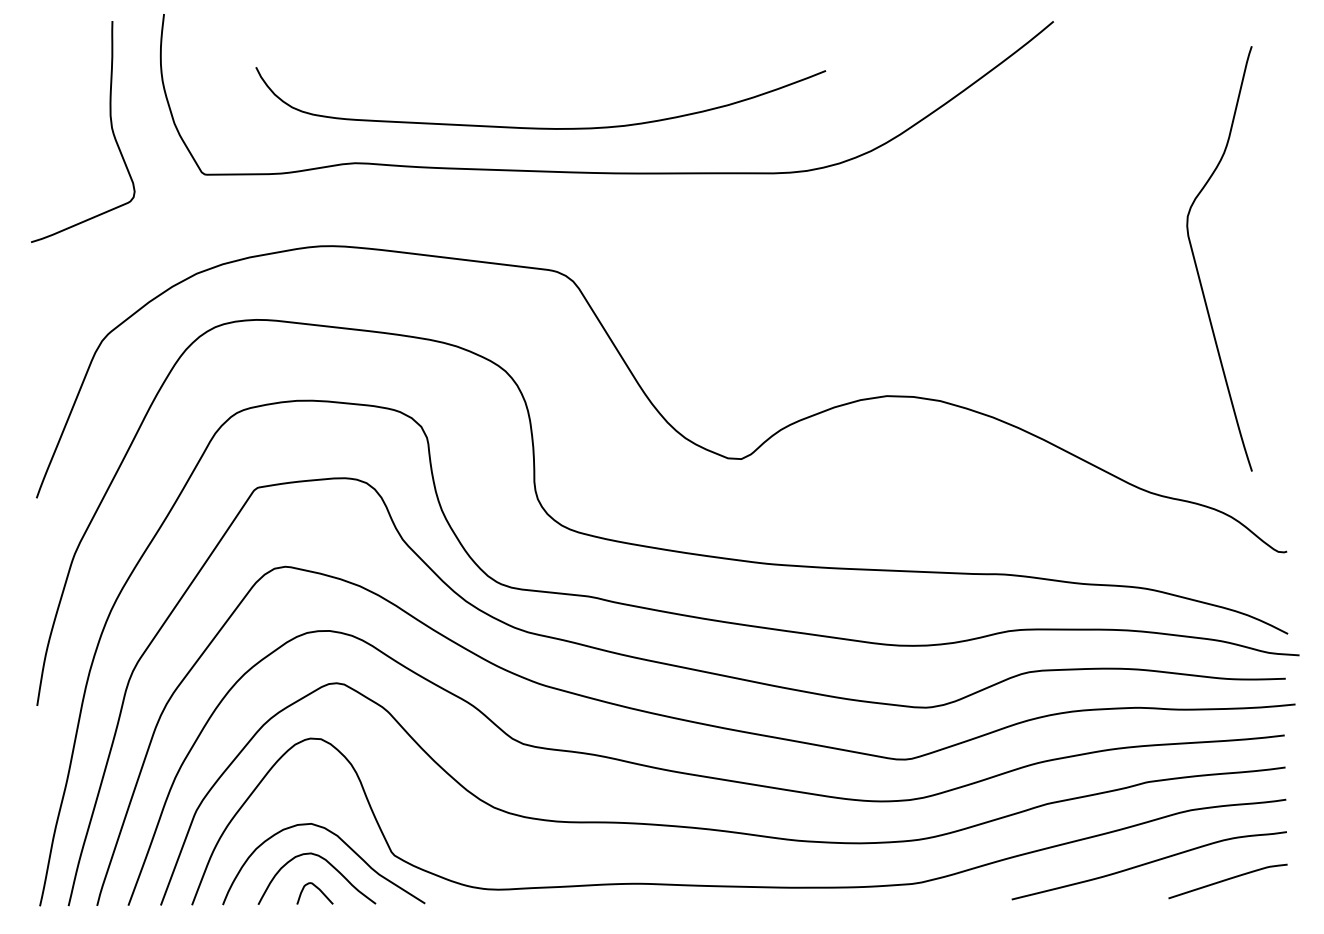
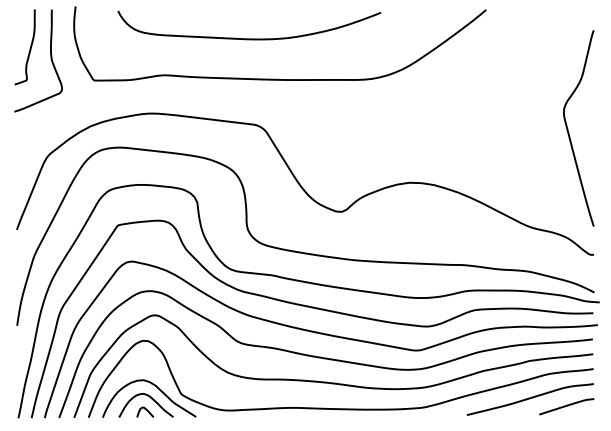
curve: (63, 105) -> (29, 48), added
curve: (540, 126) -> (249, 38), moved
curve: (1199, 267) -> (569, 132), moved

